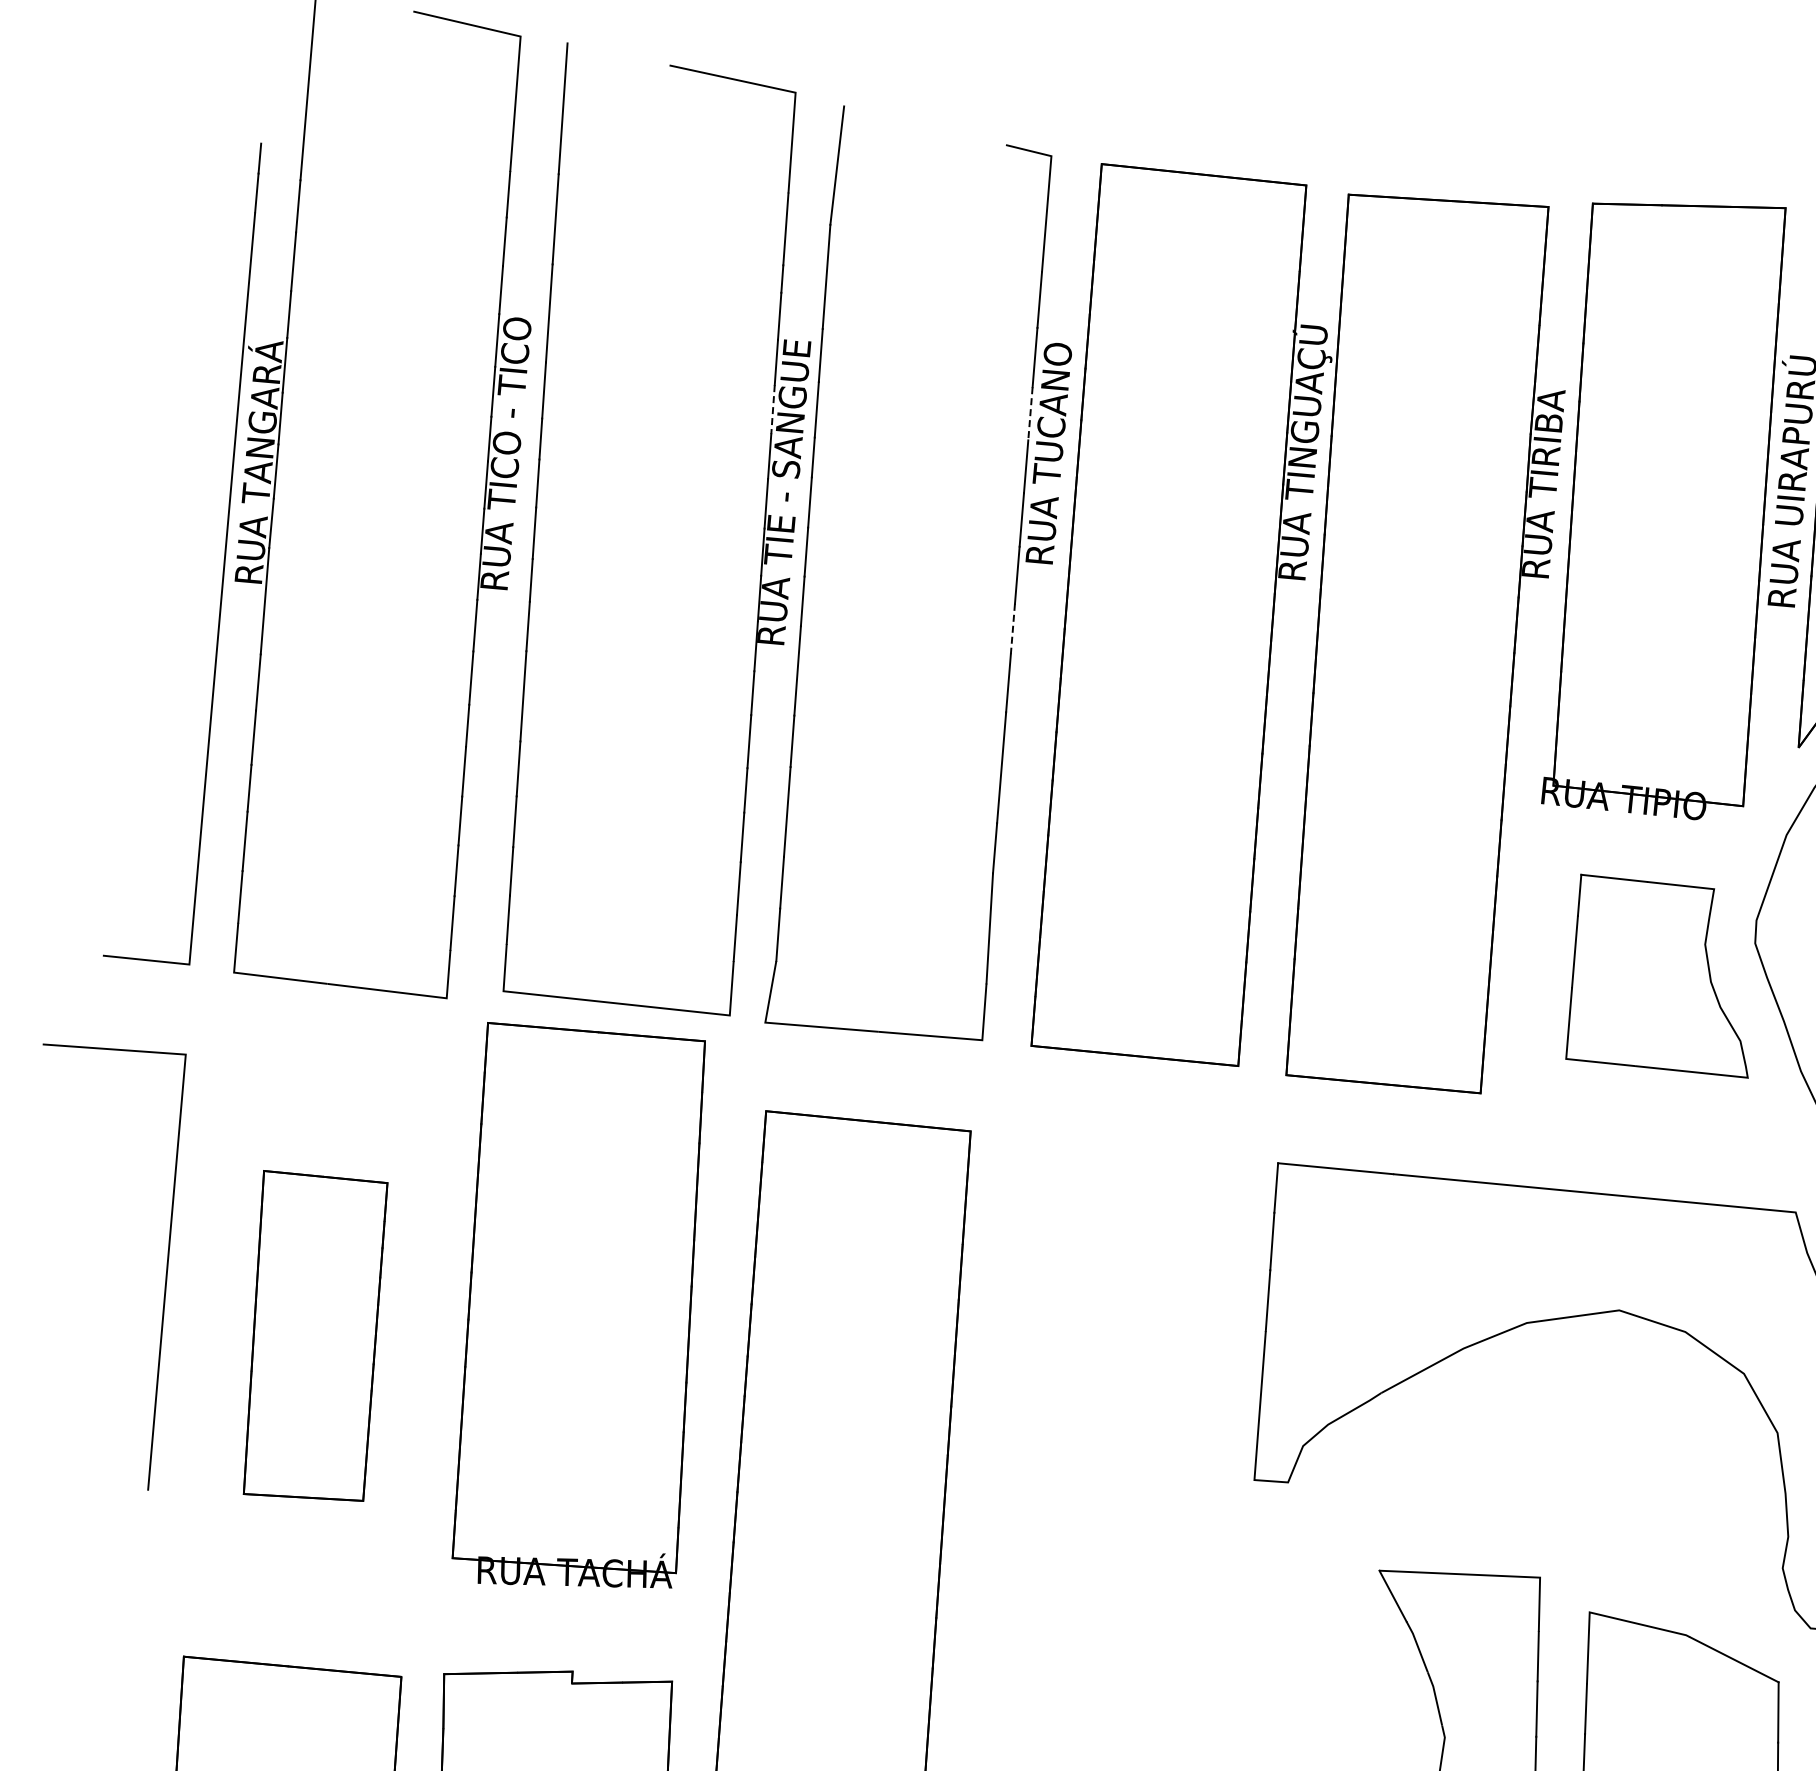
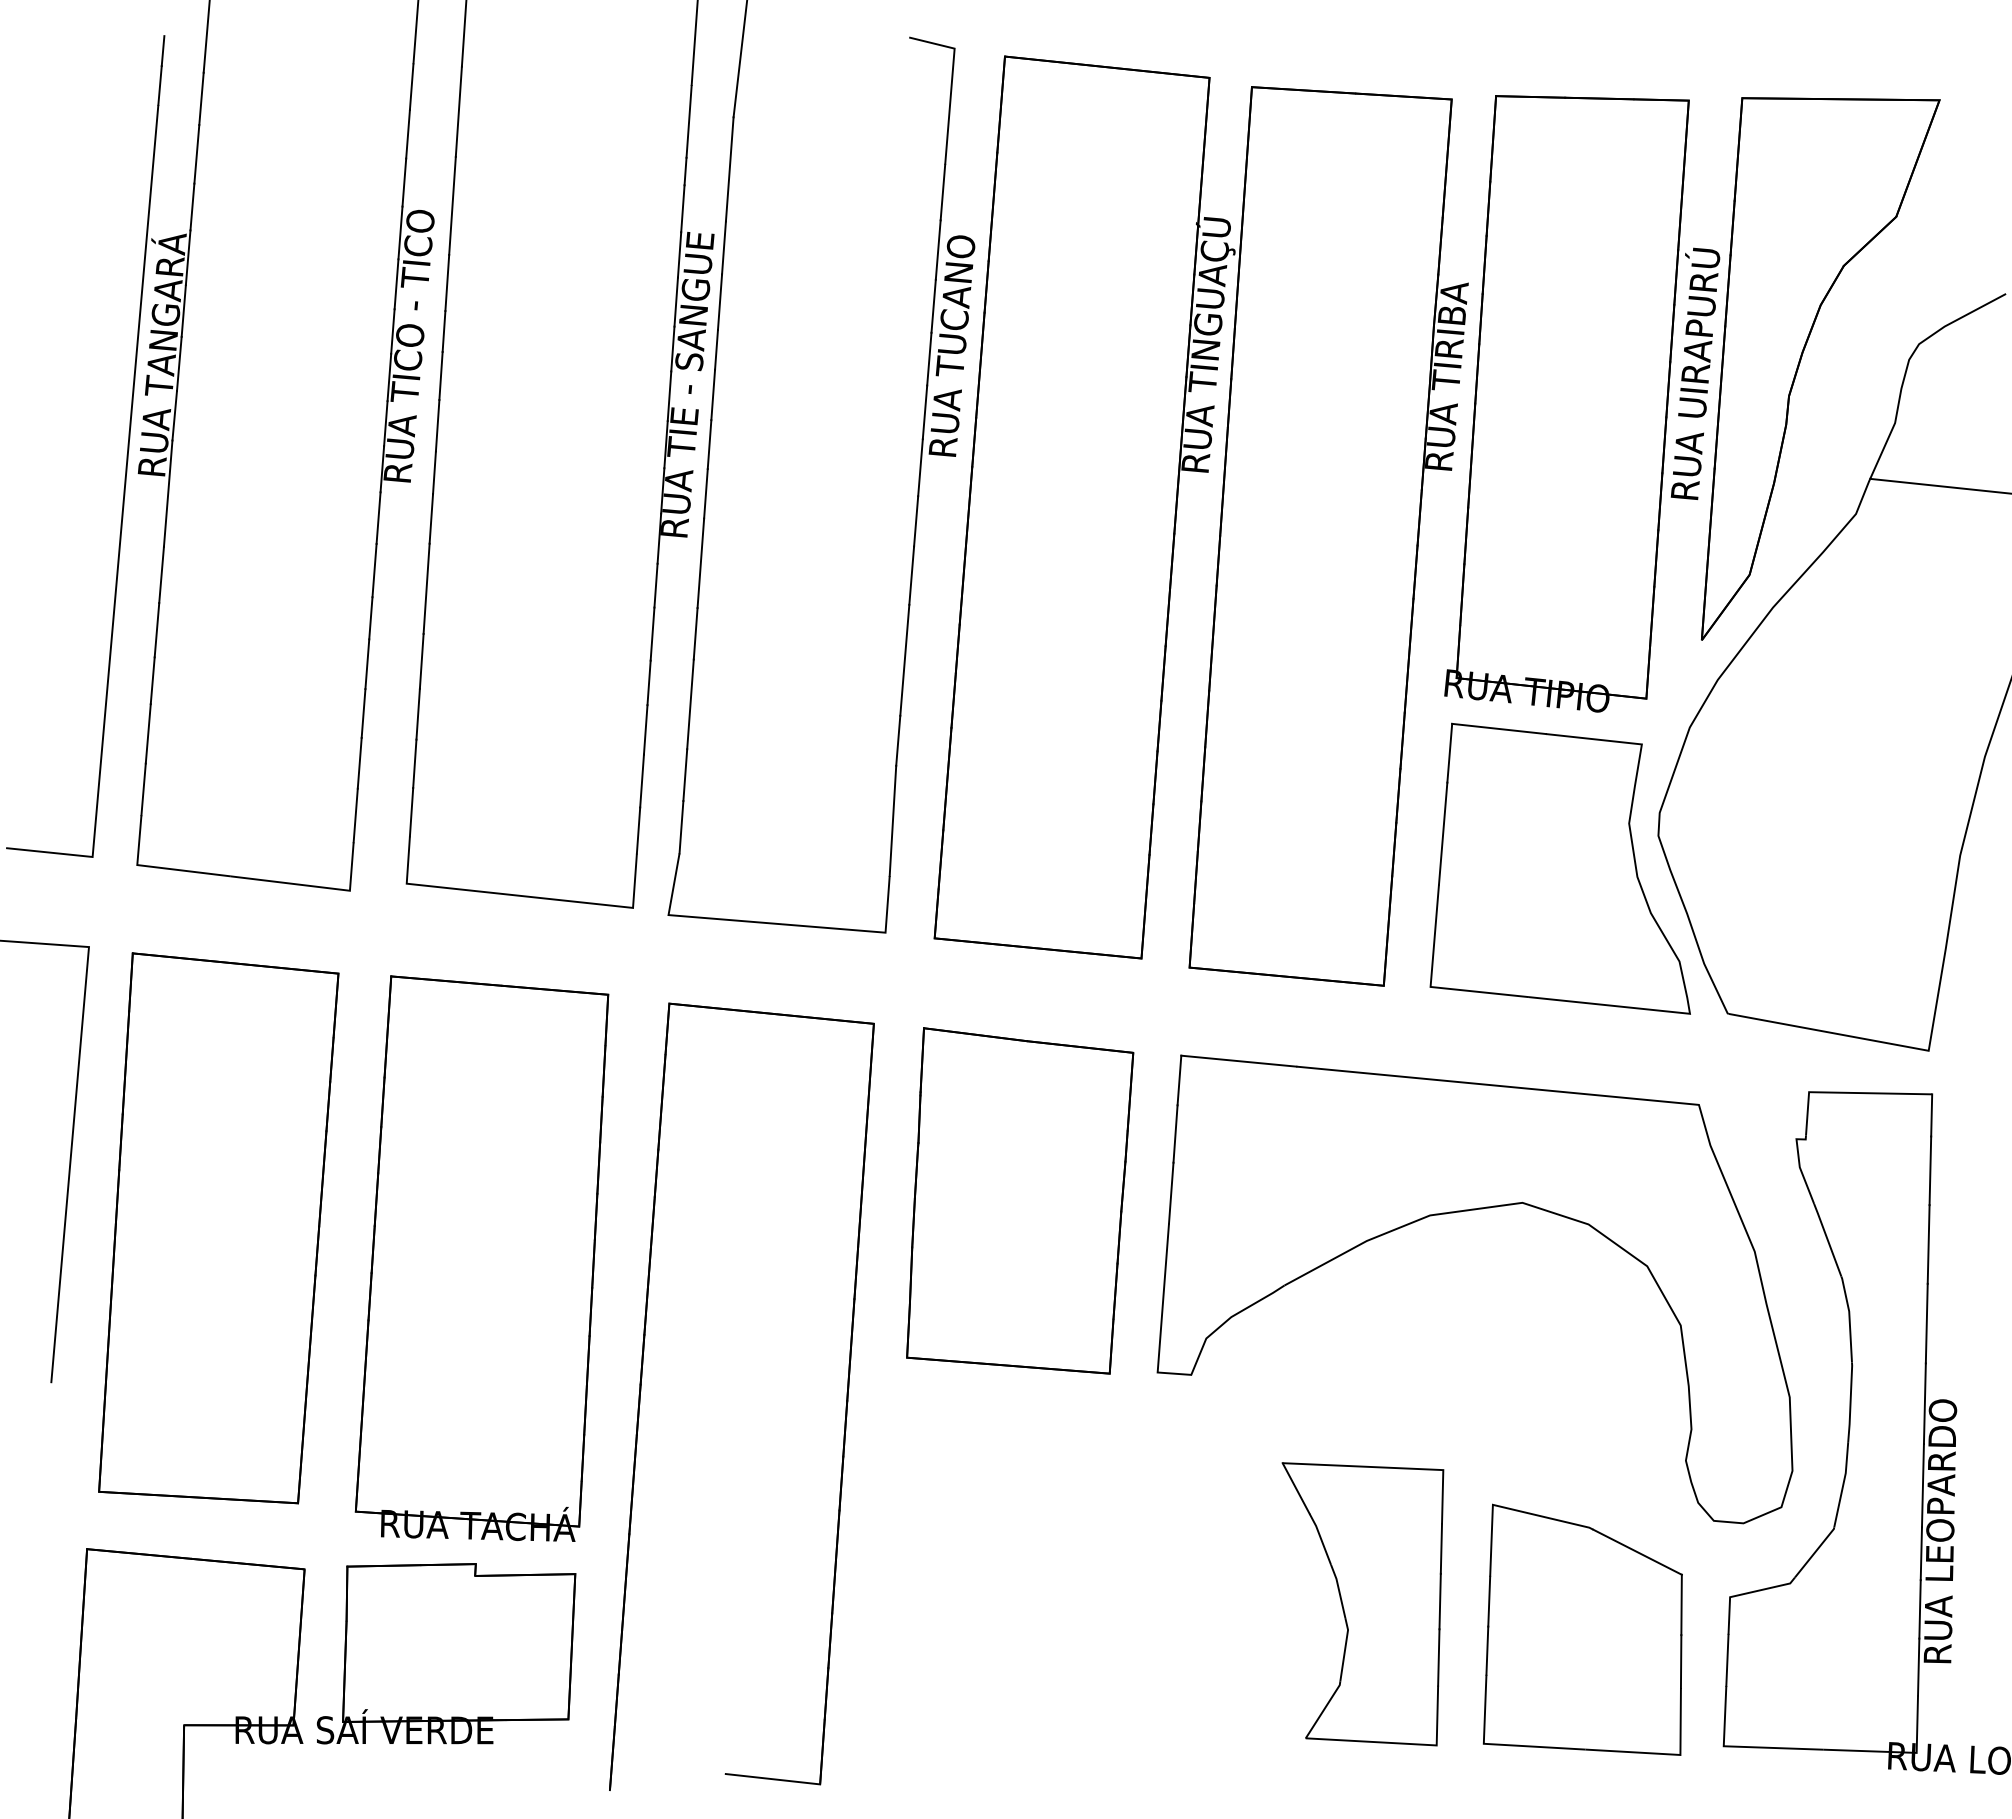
line: (773, 410) -> (676, 302), dashed -> solid
line: (1030, 414) -> (933, 306), dashed -> solid
line: (1013, 629) -> (916, 521), dashed -> solid
part: (1656, 976) -> (1559, 868), size x1.43
part: (578, 1305) -> (481, 1258), moved
part: (1117, 1308) -> (1020, 1200), added
part: (315, 1336) -> (218, 1228), size x1.67

